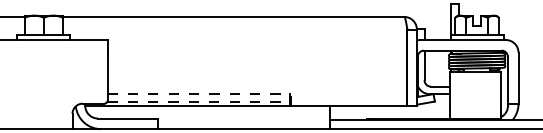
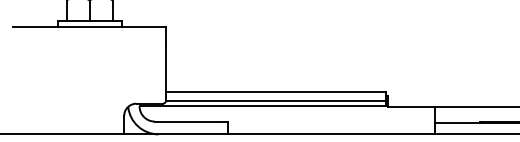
line: (199, 94) -> (277, 92), dashed -> solid
line: (199, 101) -> (277, 101), dashed -> solid

